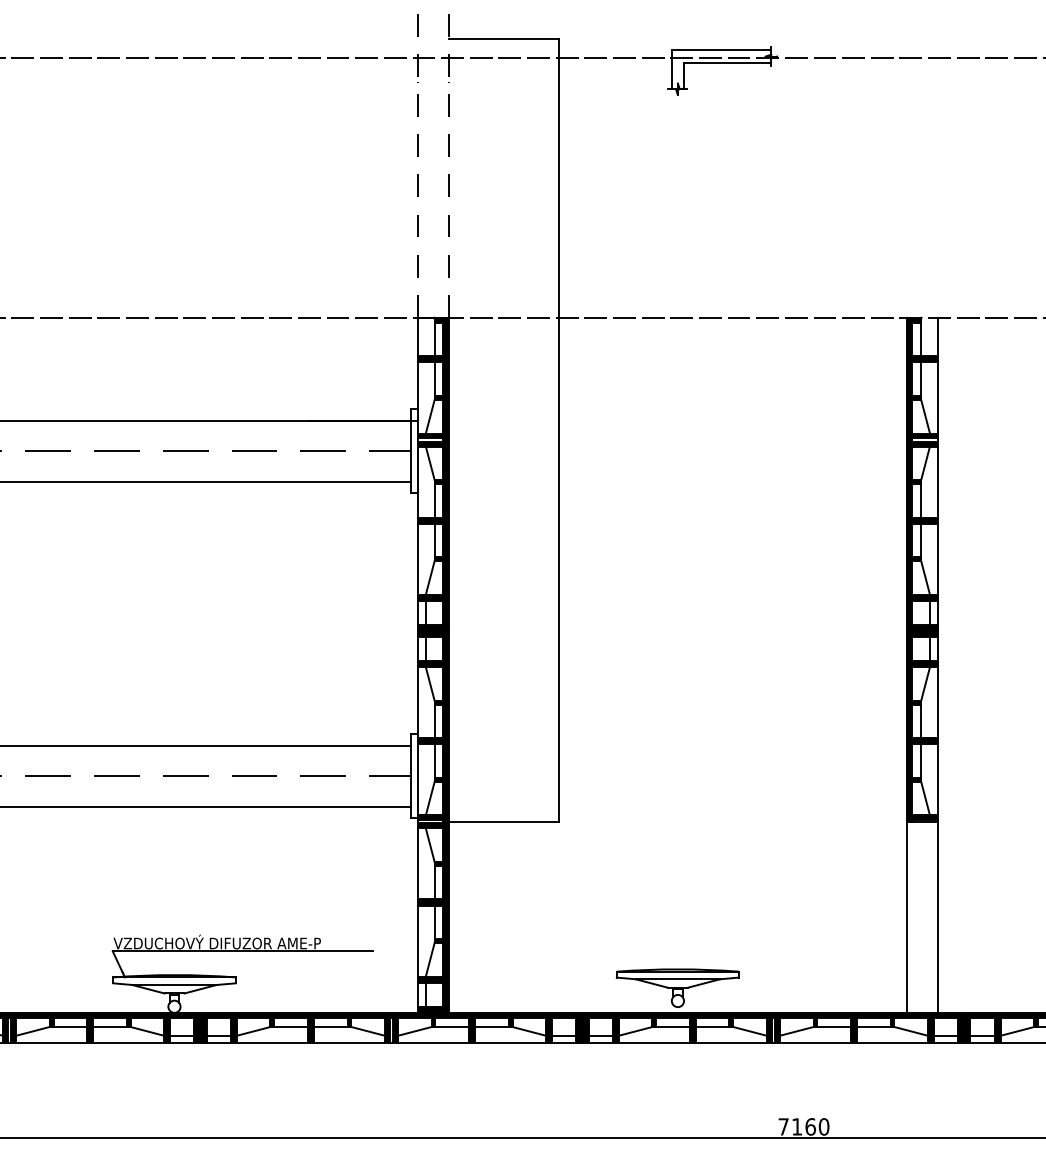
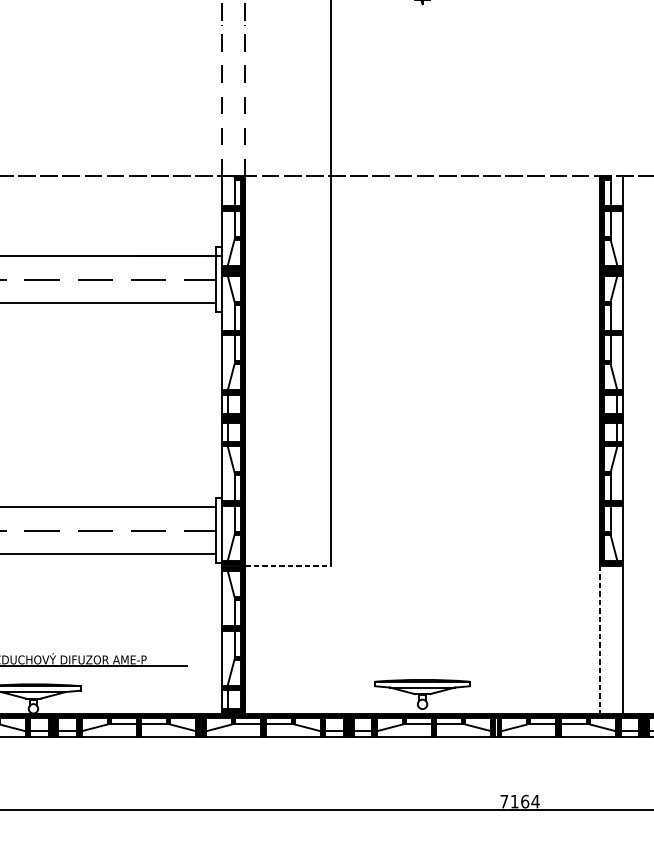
line: (504, 821) -> (288, 565), solid -> dashed
line: (907, 917) -> (600, 639), solid -> dashed
text: (823, 1126) -> (535, 801), 7160 -> 7164

